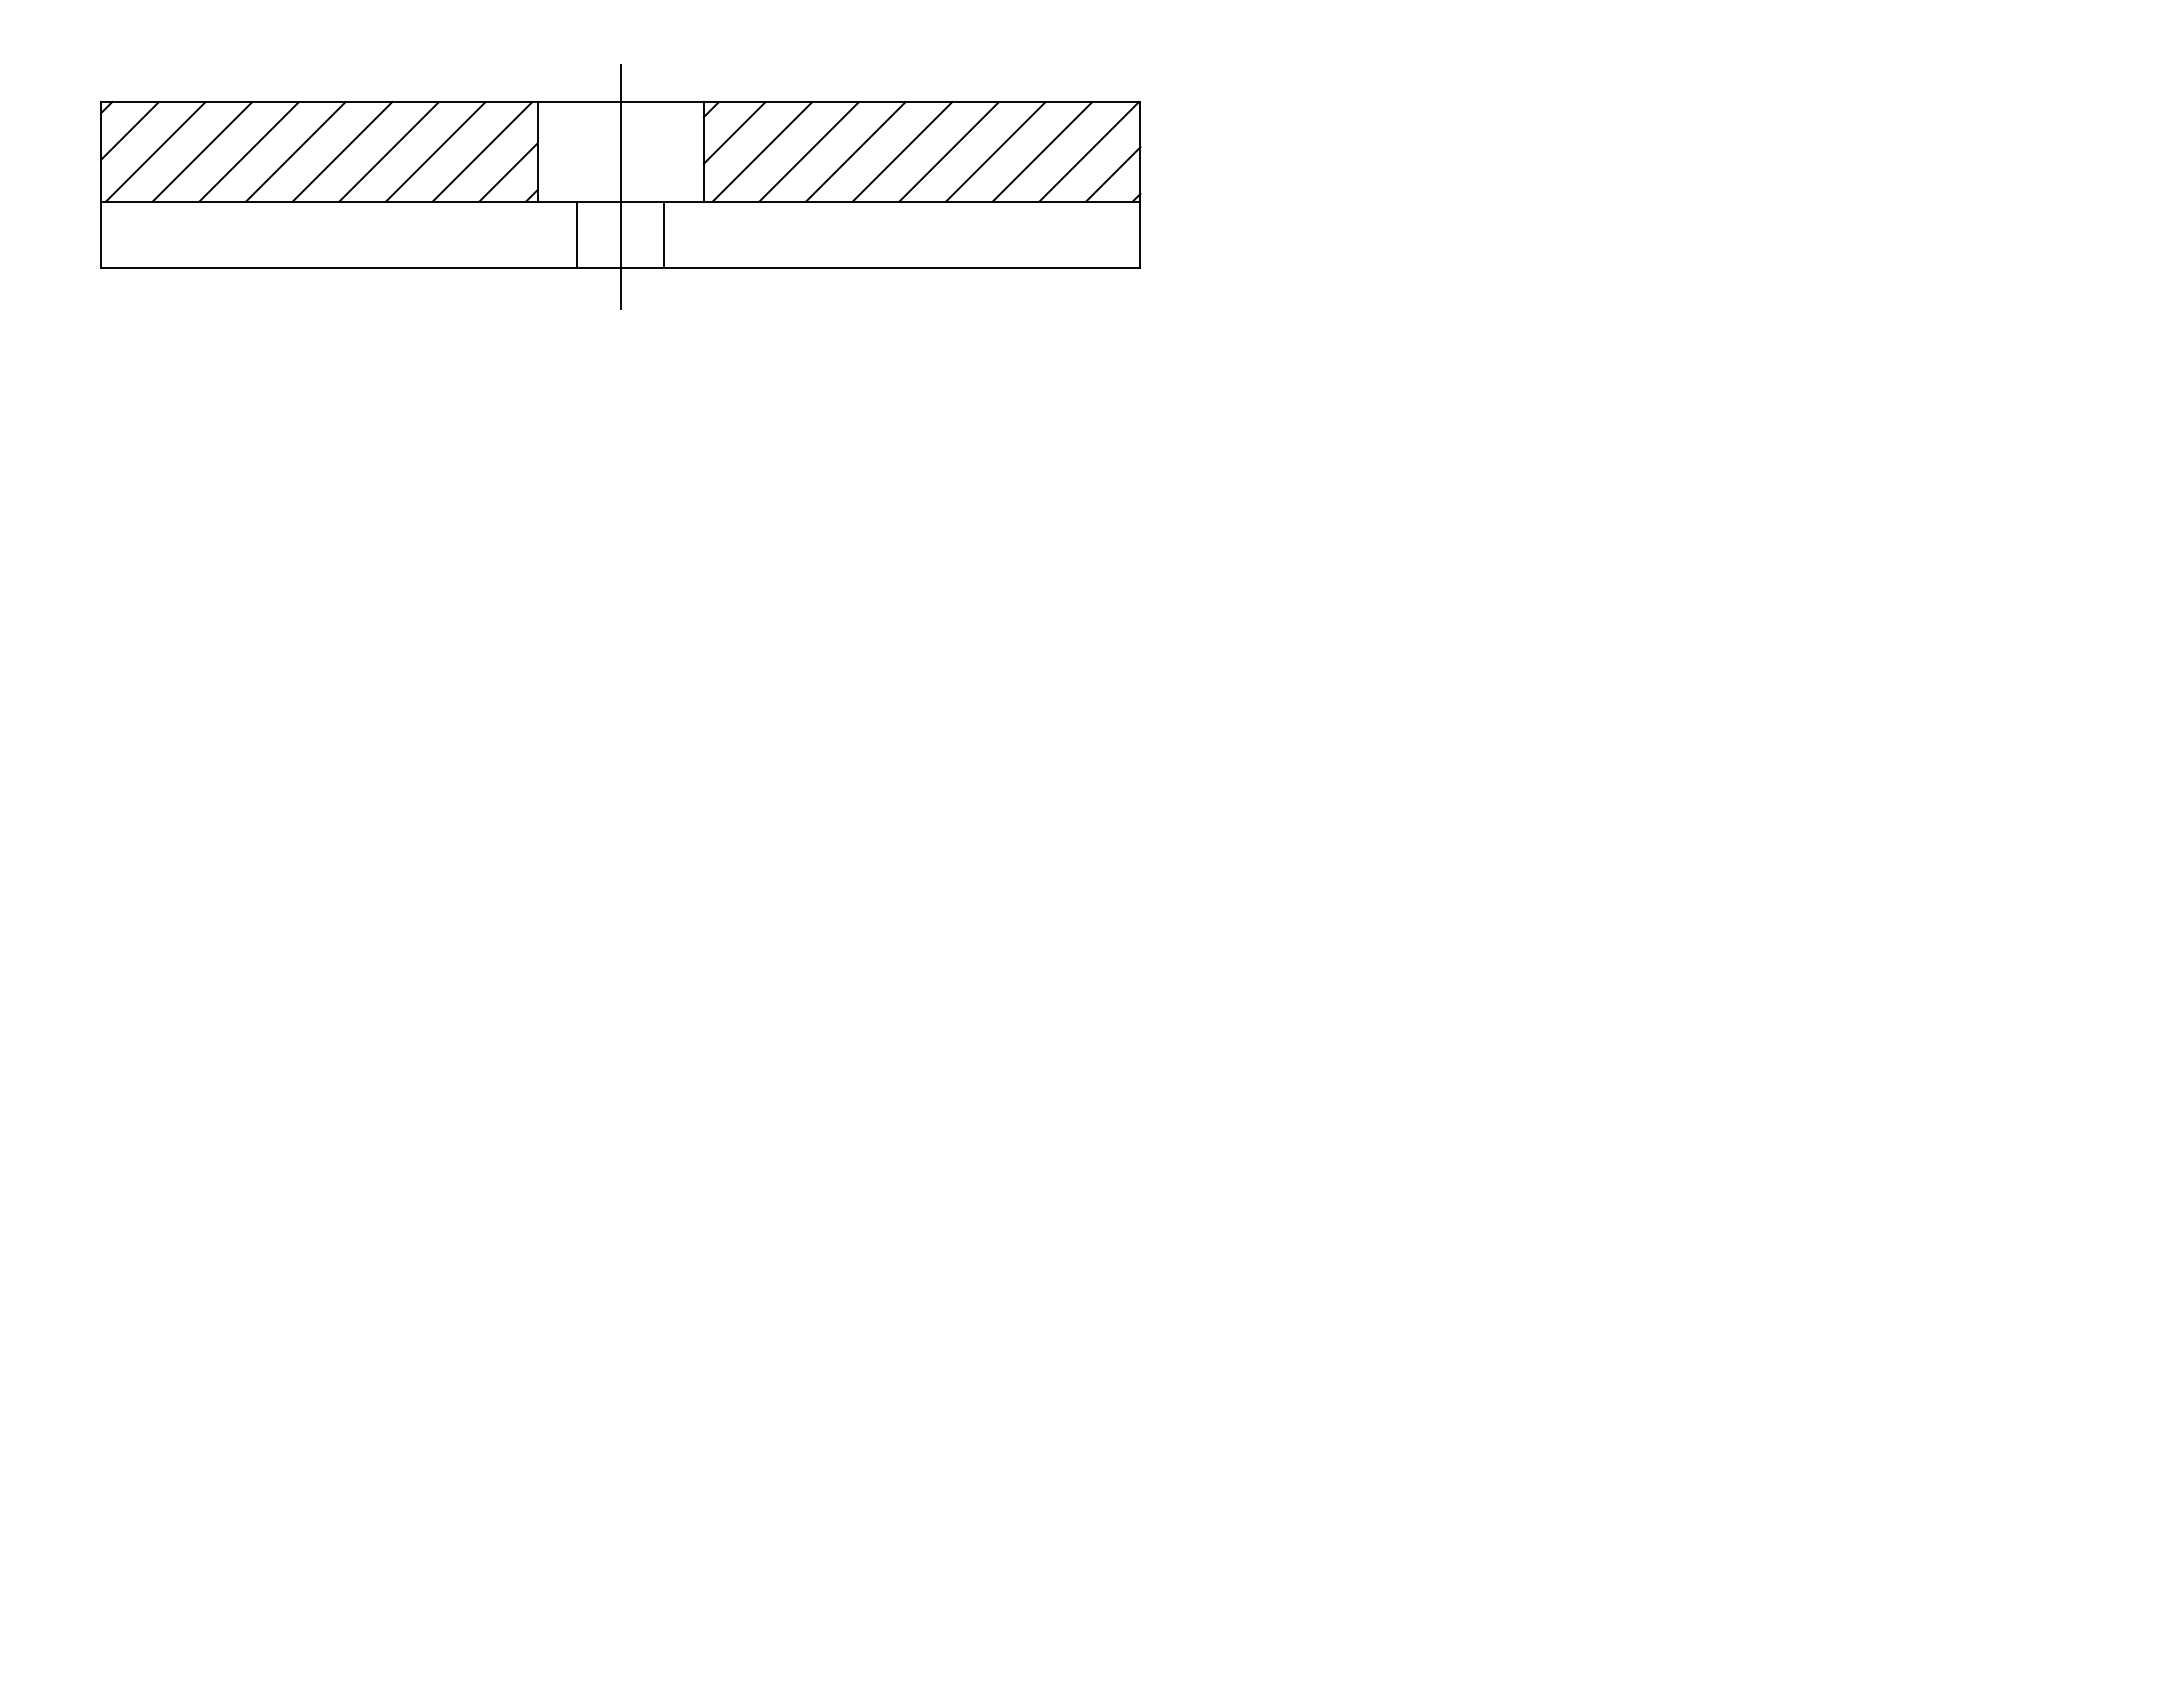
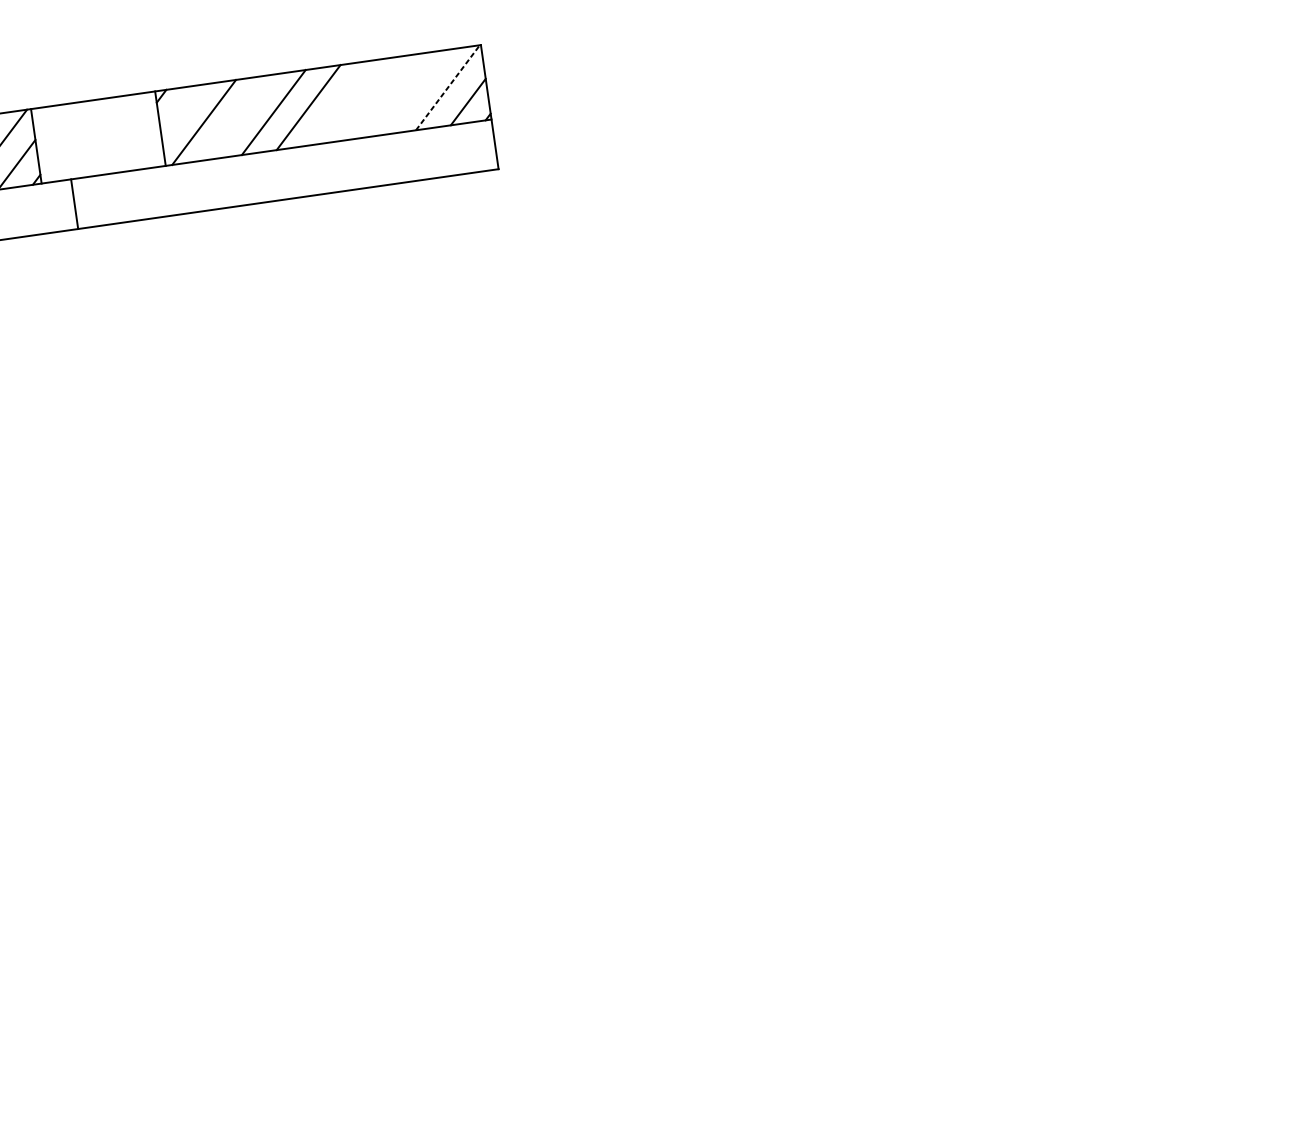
line: (734, 132) -> (181, 110), removed
line: (809, 151) -> (239, 117), removed
line: (949, 151) -> (343, 102), removed
line: (995, 151) -> (378, 97), removed
line: (1042, 151) -> (413, 92), removed
line: (1089, 151) -> (448, 87), solid -> dashed
line: (620, 187) -> (101, 164), removed
line: (664, 234) -> (139, 194), removed

